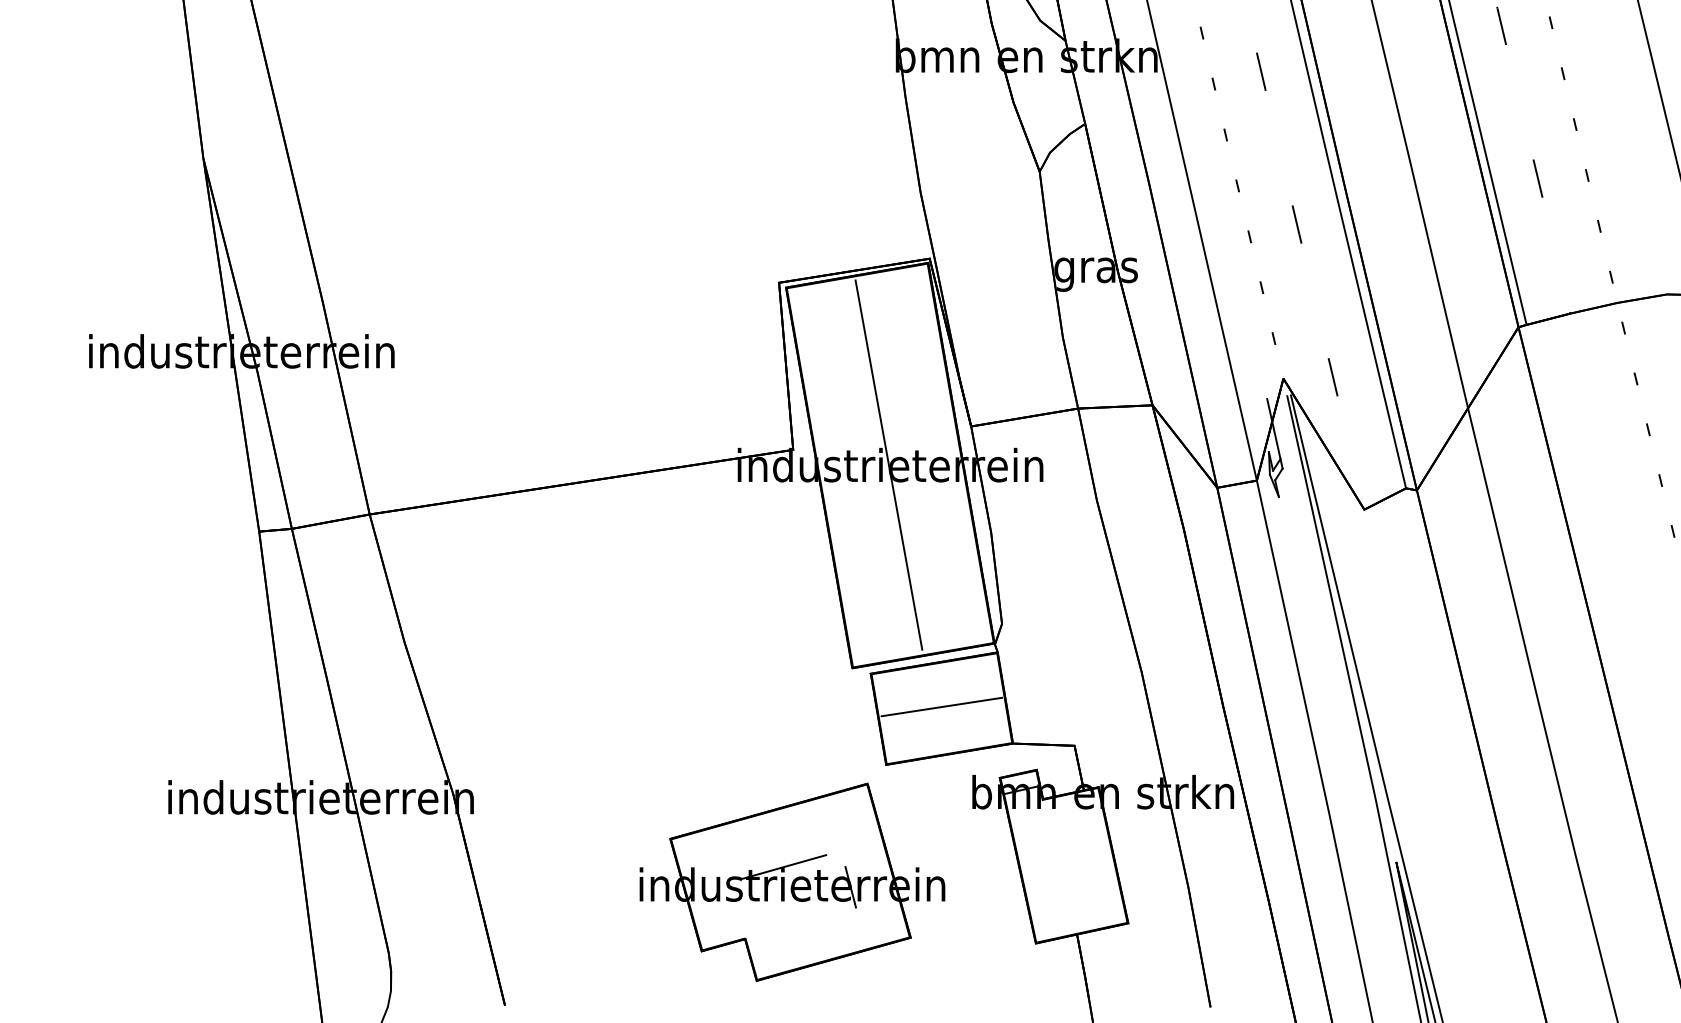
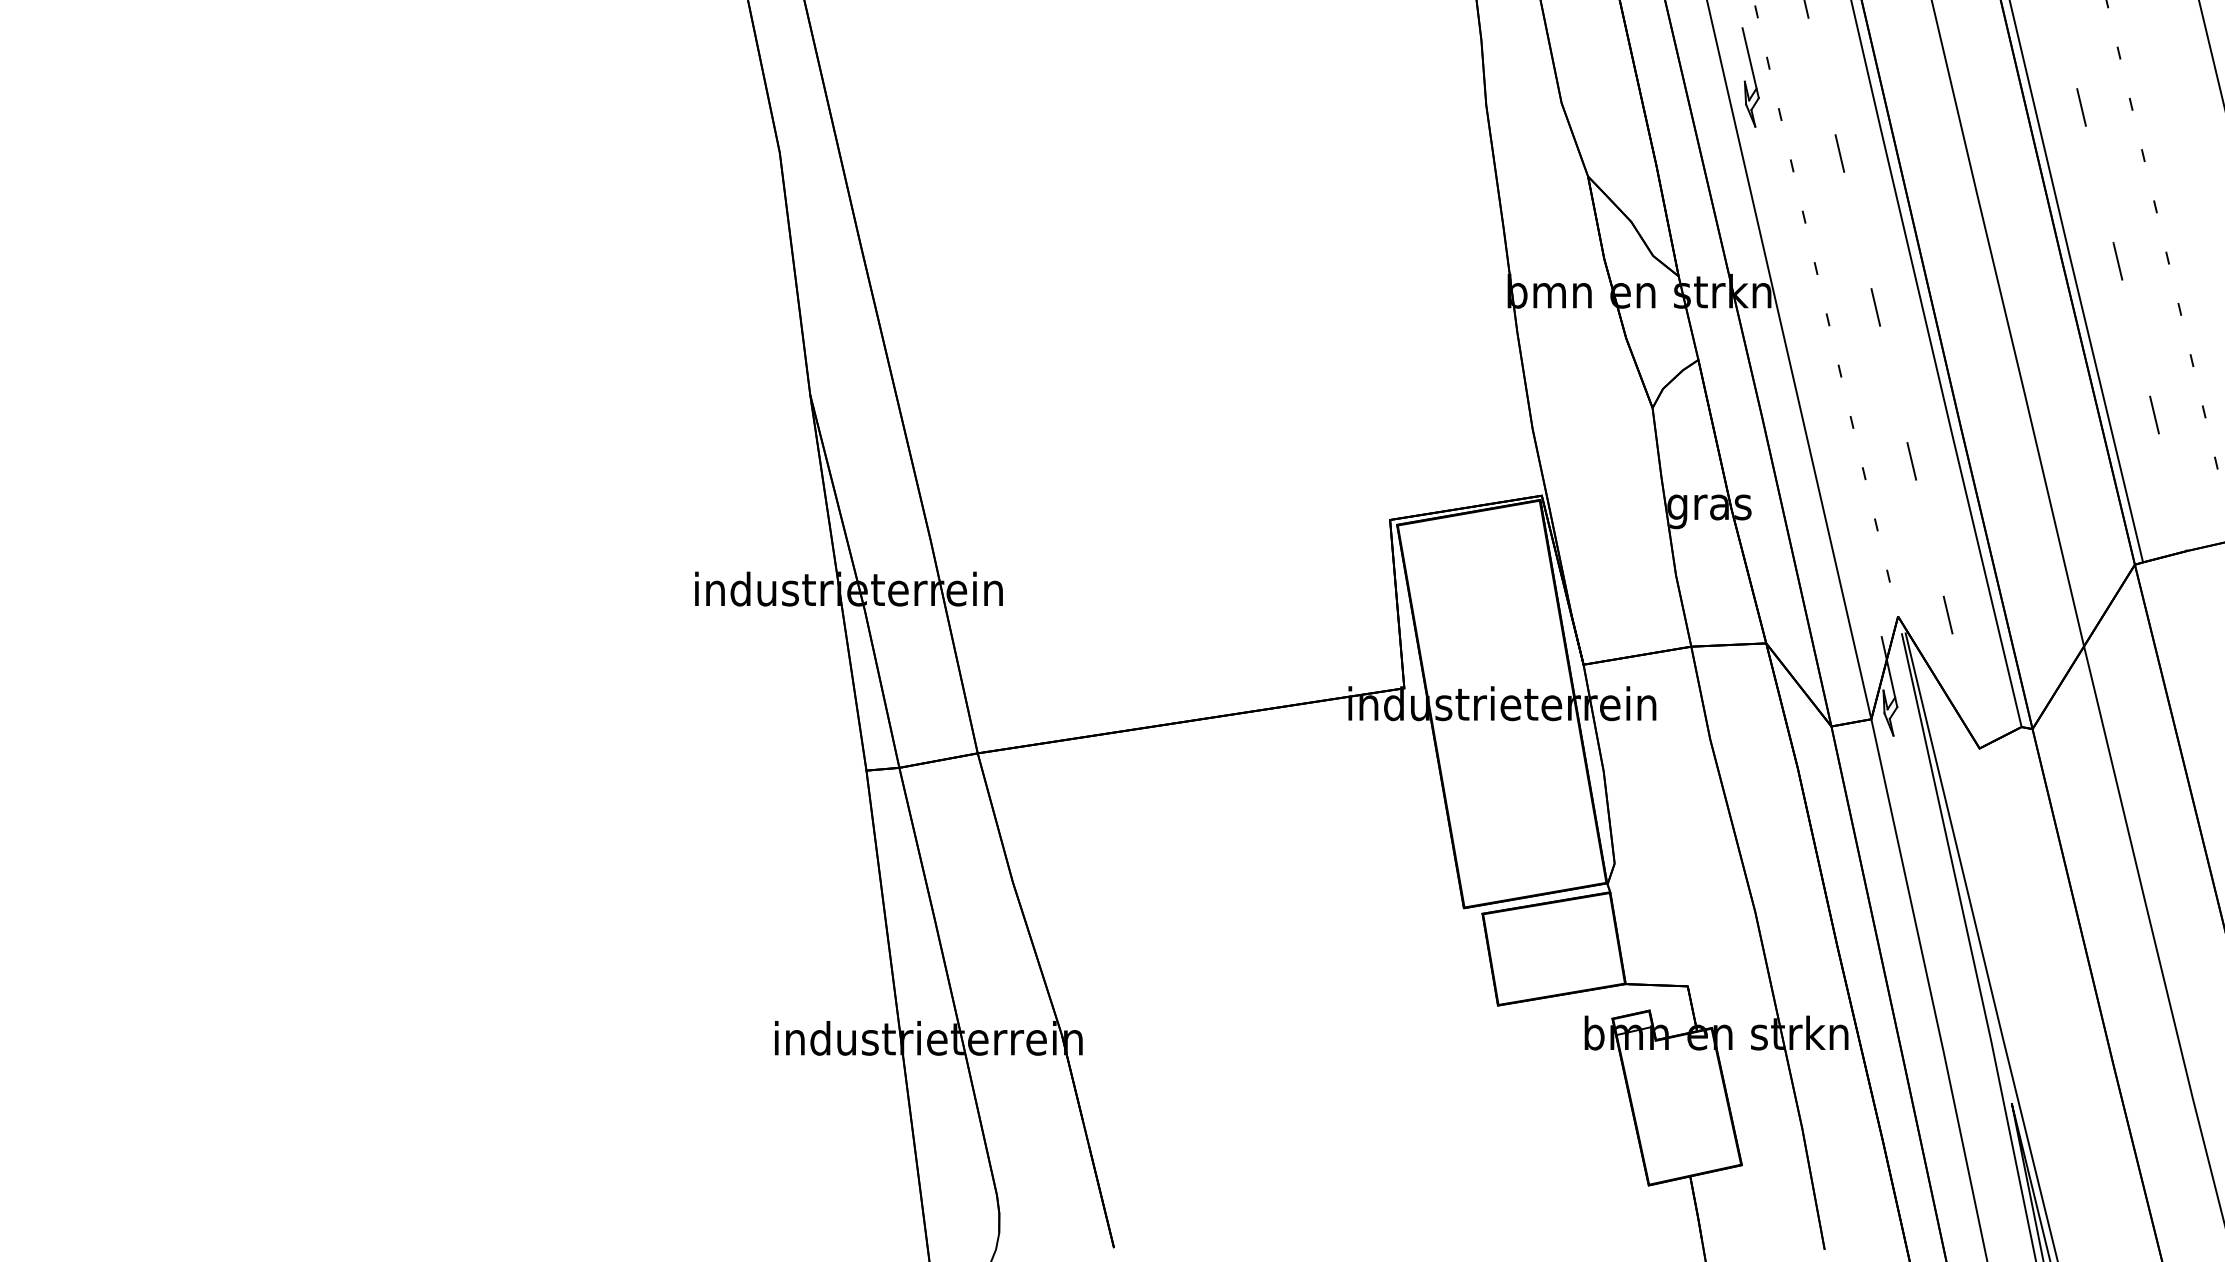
line: (888, 464) -> (1500, 703), removed
line: (941, 707) -> (1553, 947), removed
part: (792, 881) -> (1403, 1123), removed

